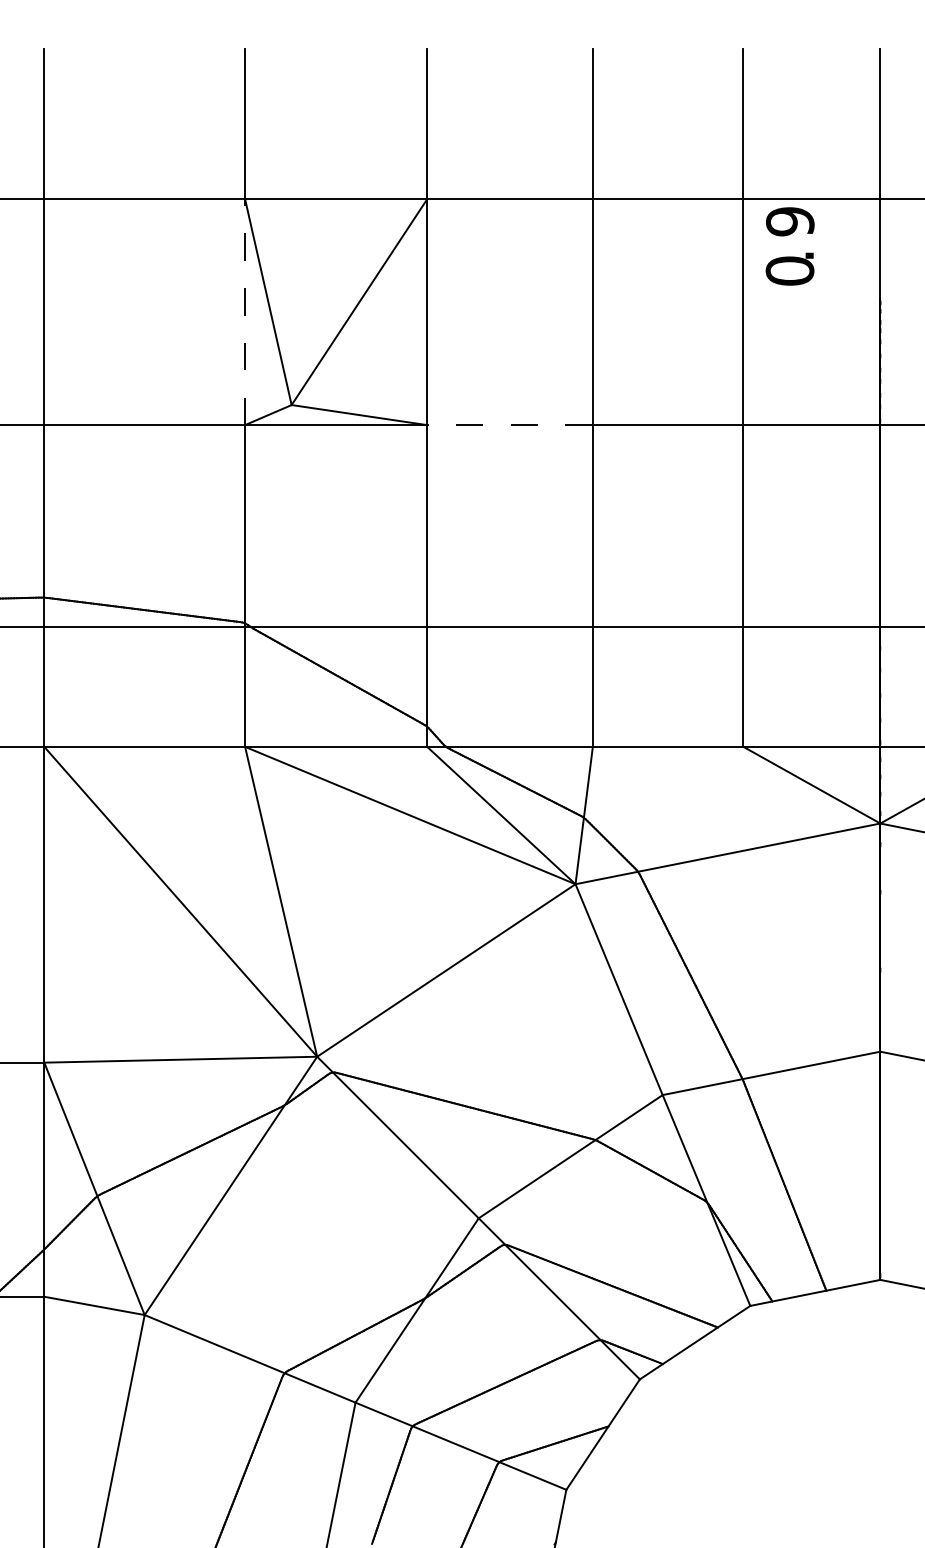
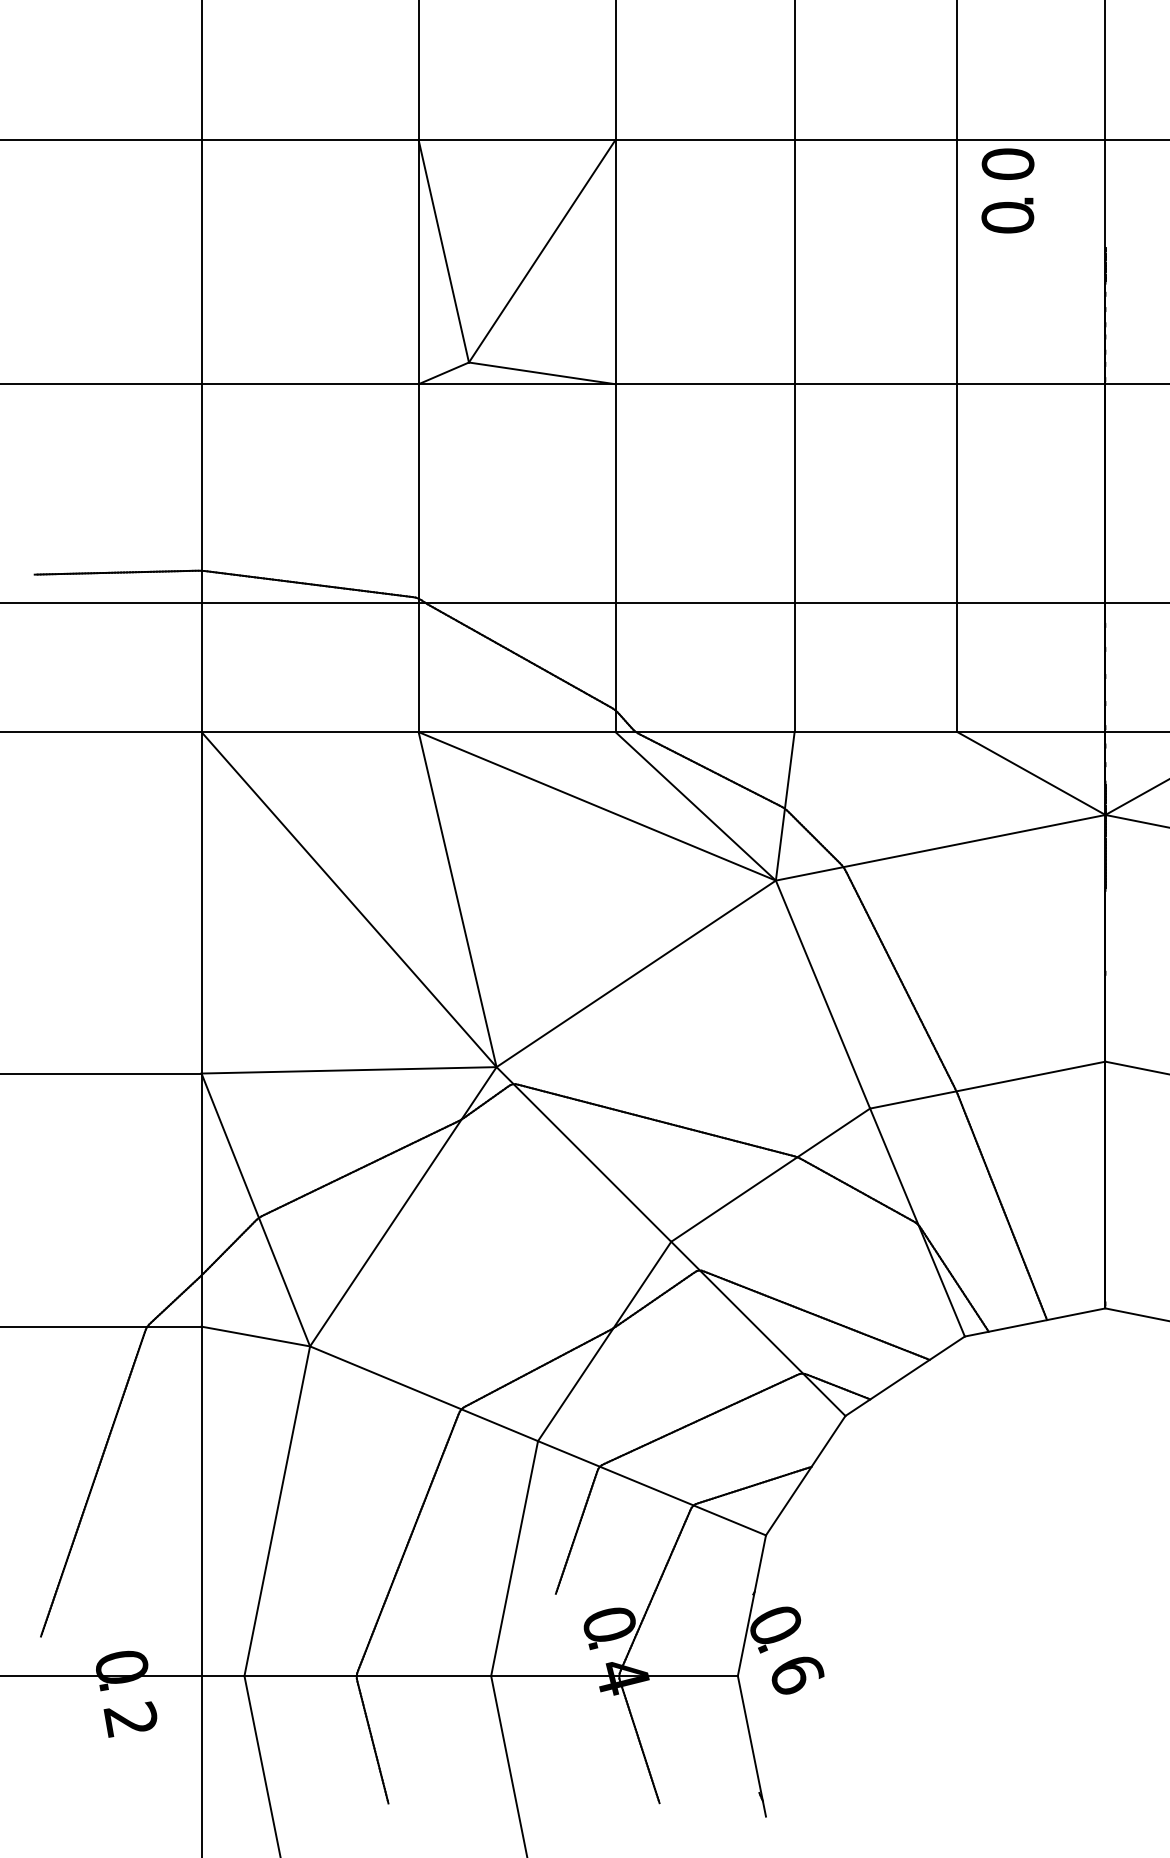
text: (789, 221) -> (1007, 164), 9 -> 0
line: (244, 311) -> (418, 261), dashed -> solid
line: (510, 425) -> (705, 384), dashed -> solid

